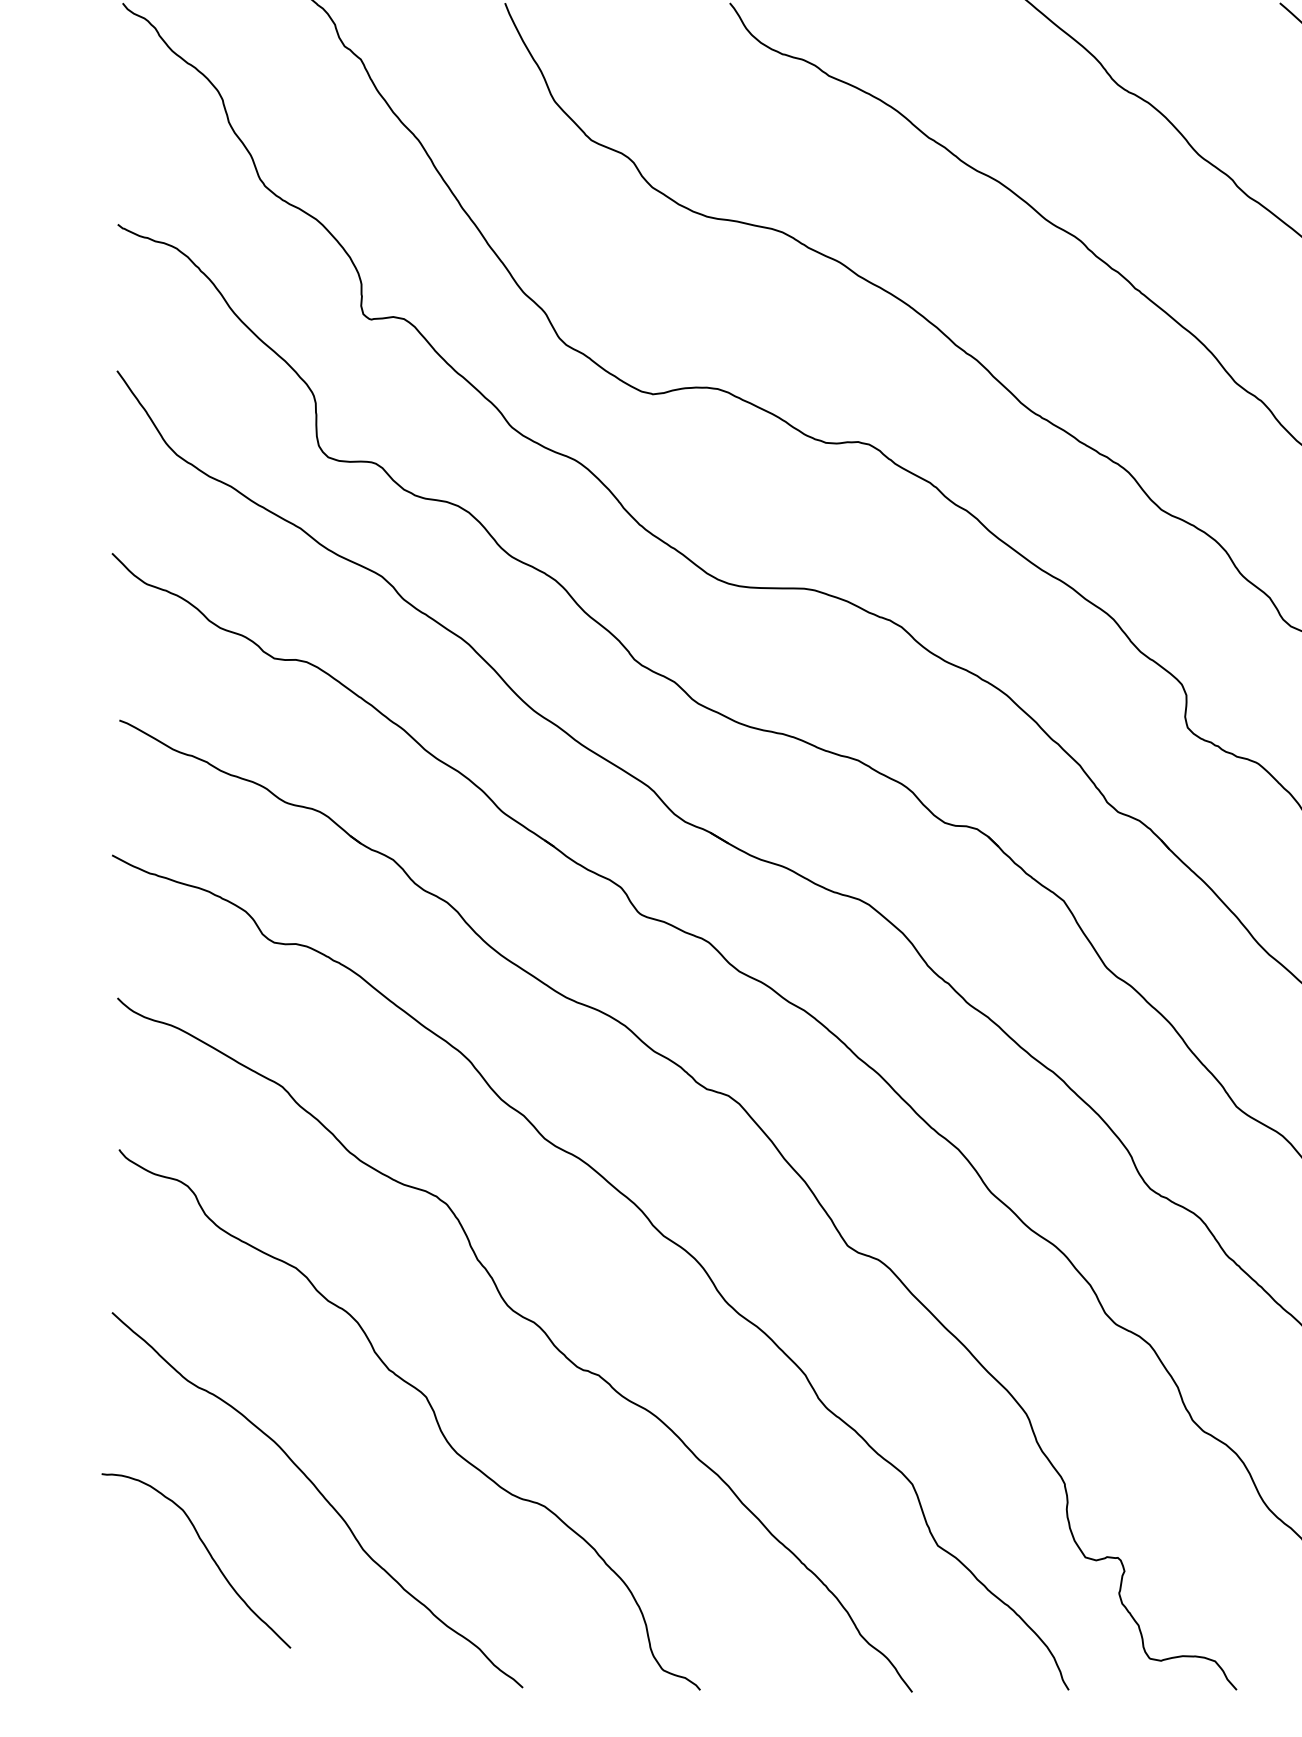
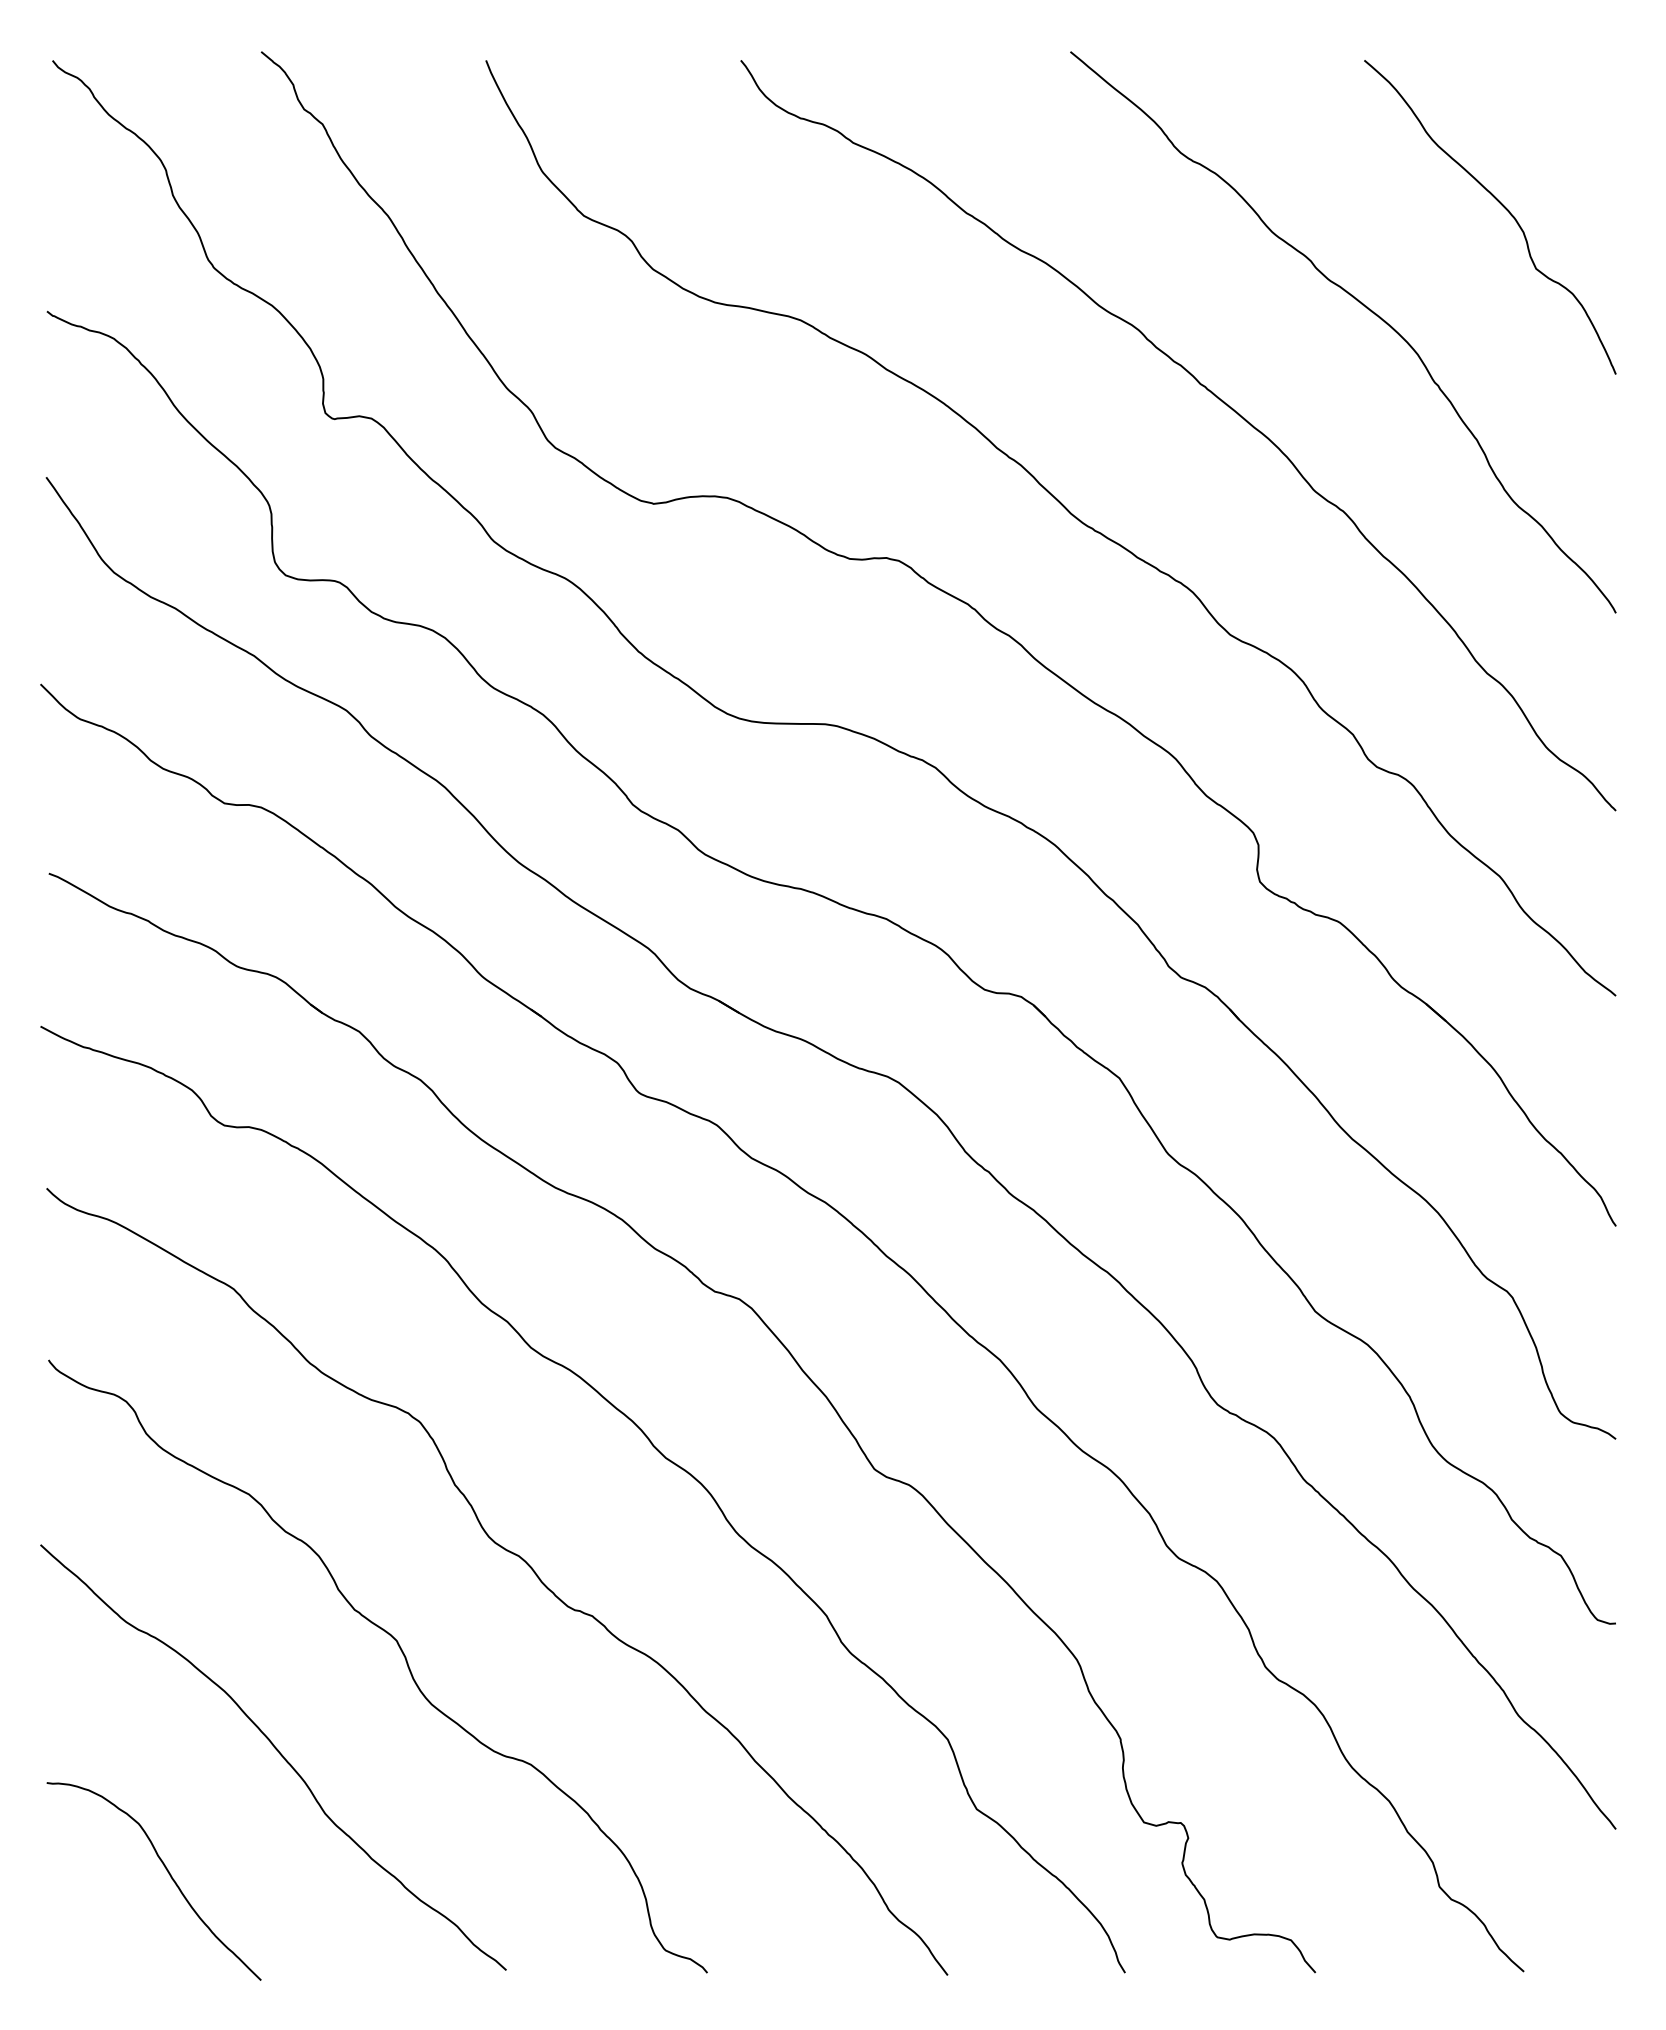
curve: (208, 1553) -> (167, 1872), moved

